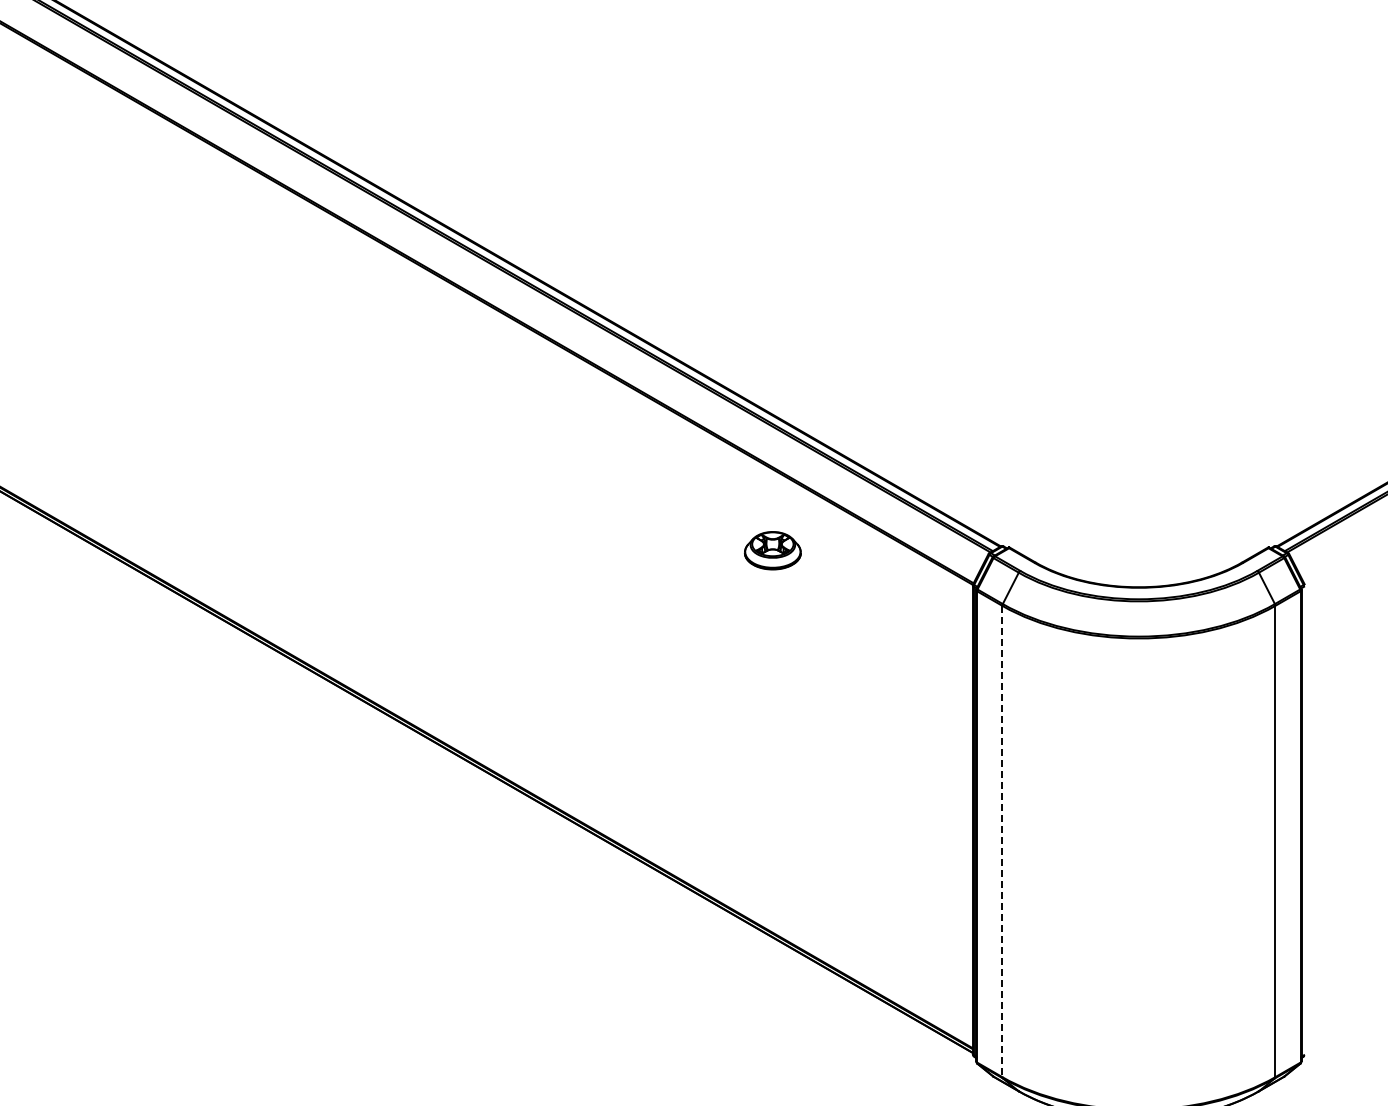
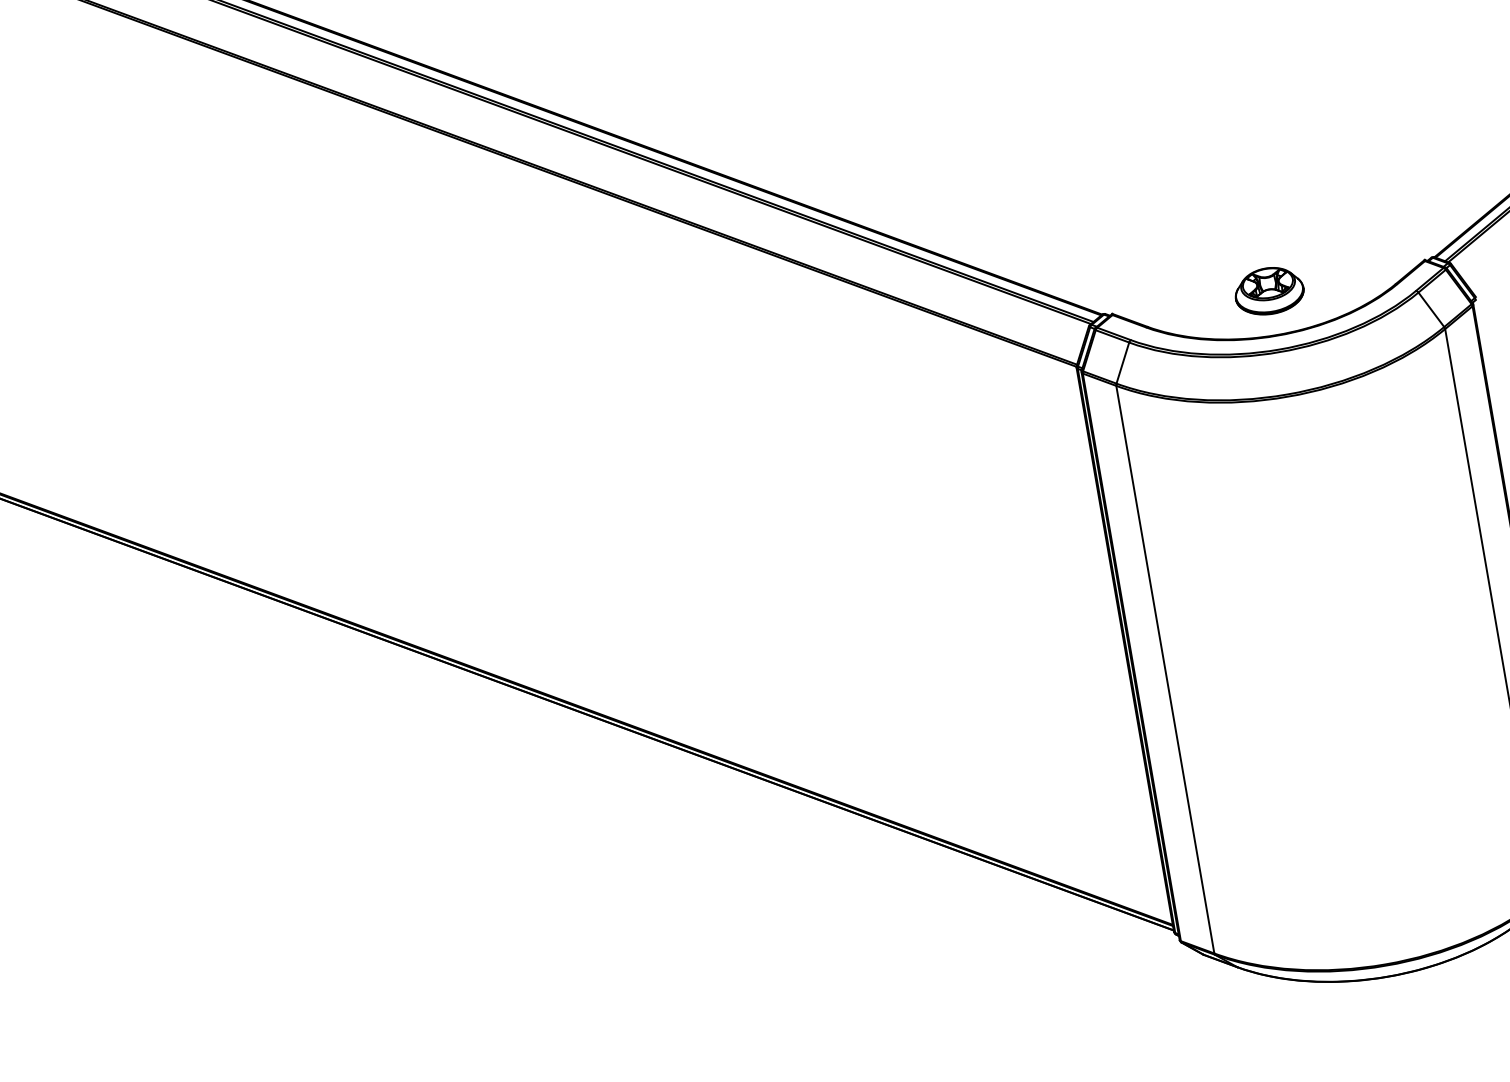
part: (772, 550) -> (1268, 290), moved
line: (1002, 841) -> (1165, 669), dashed -> solid

